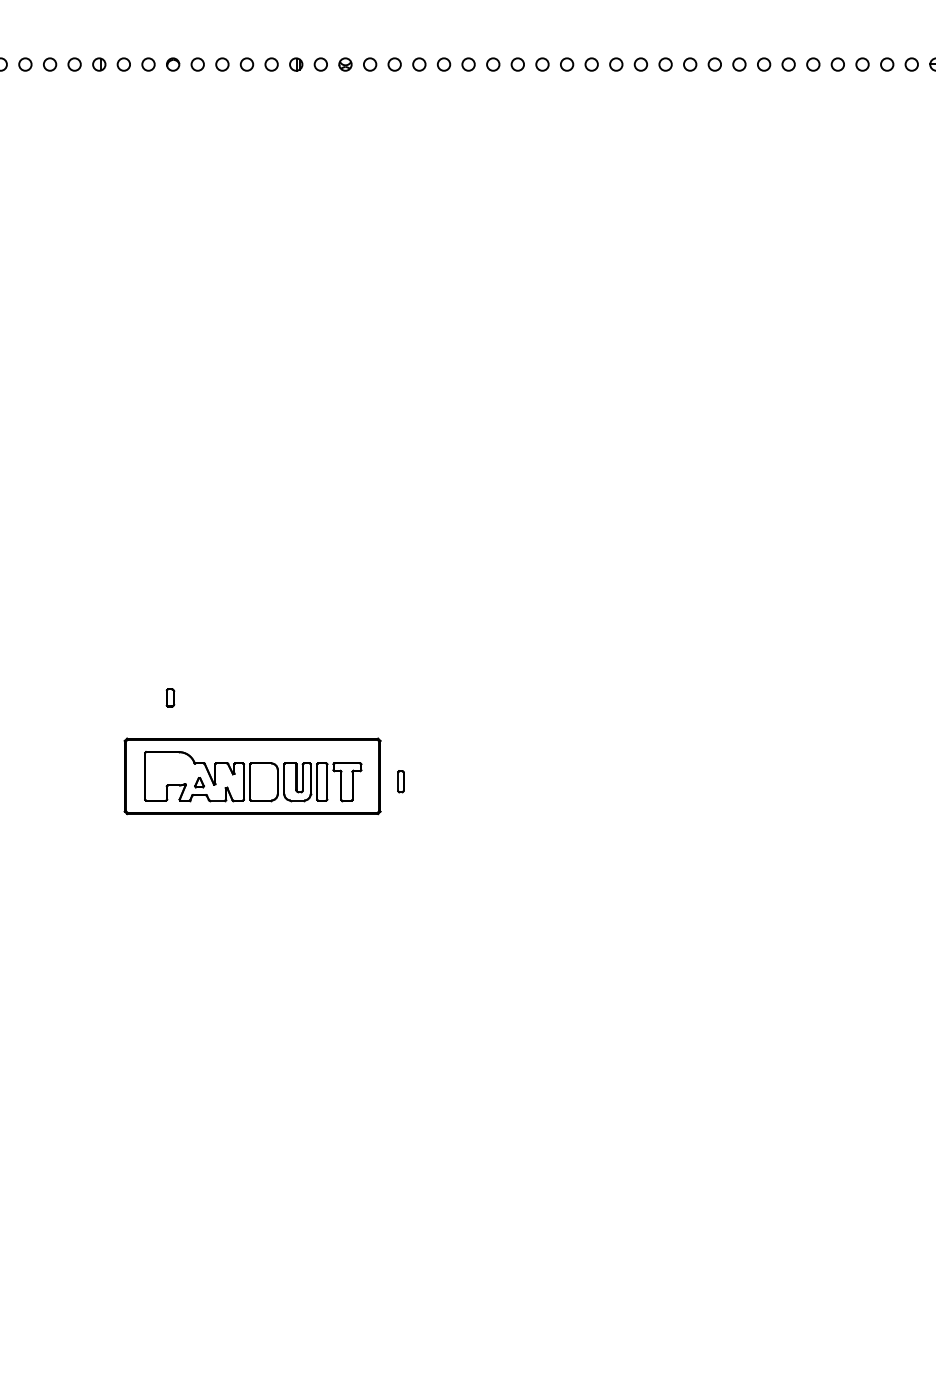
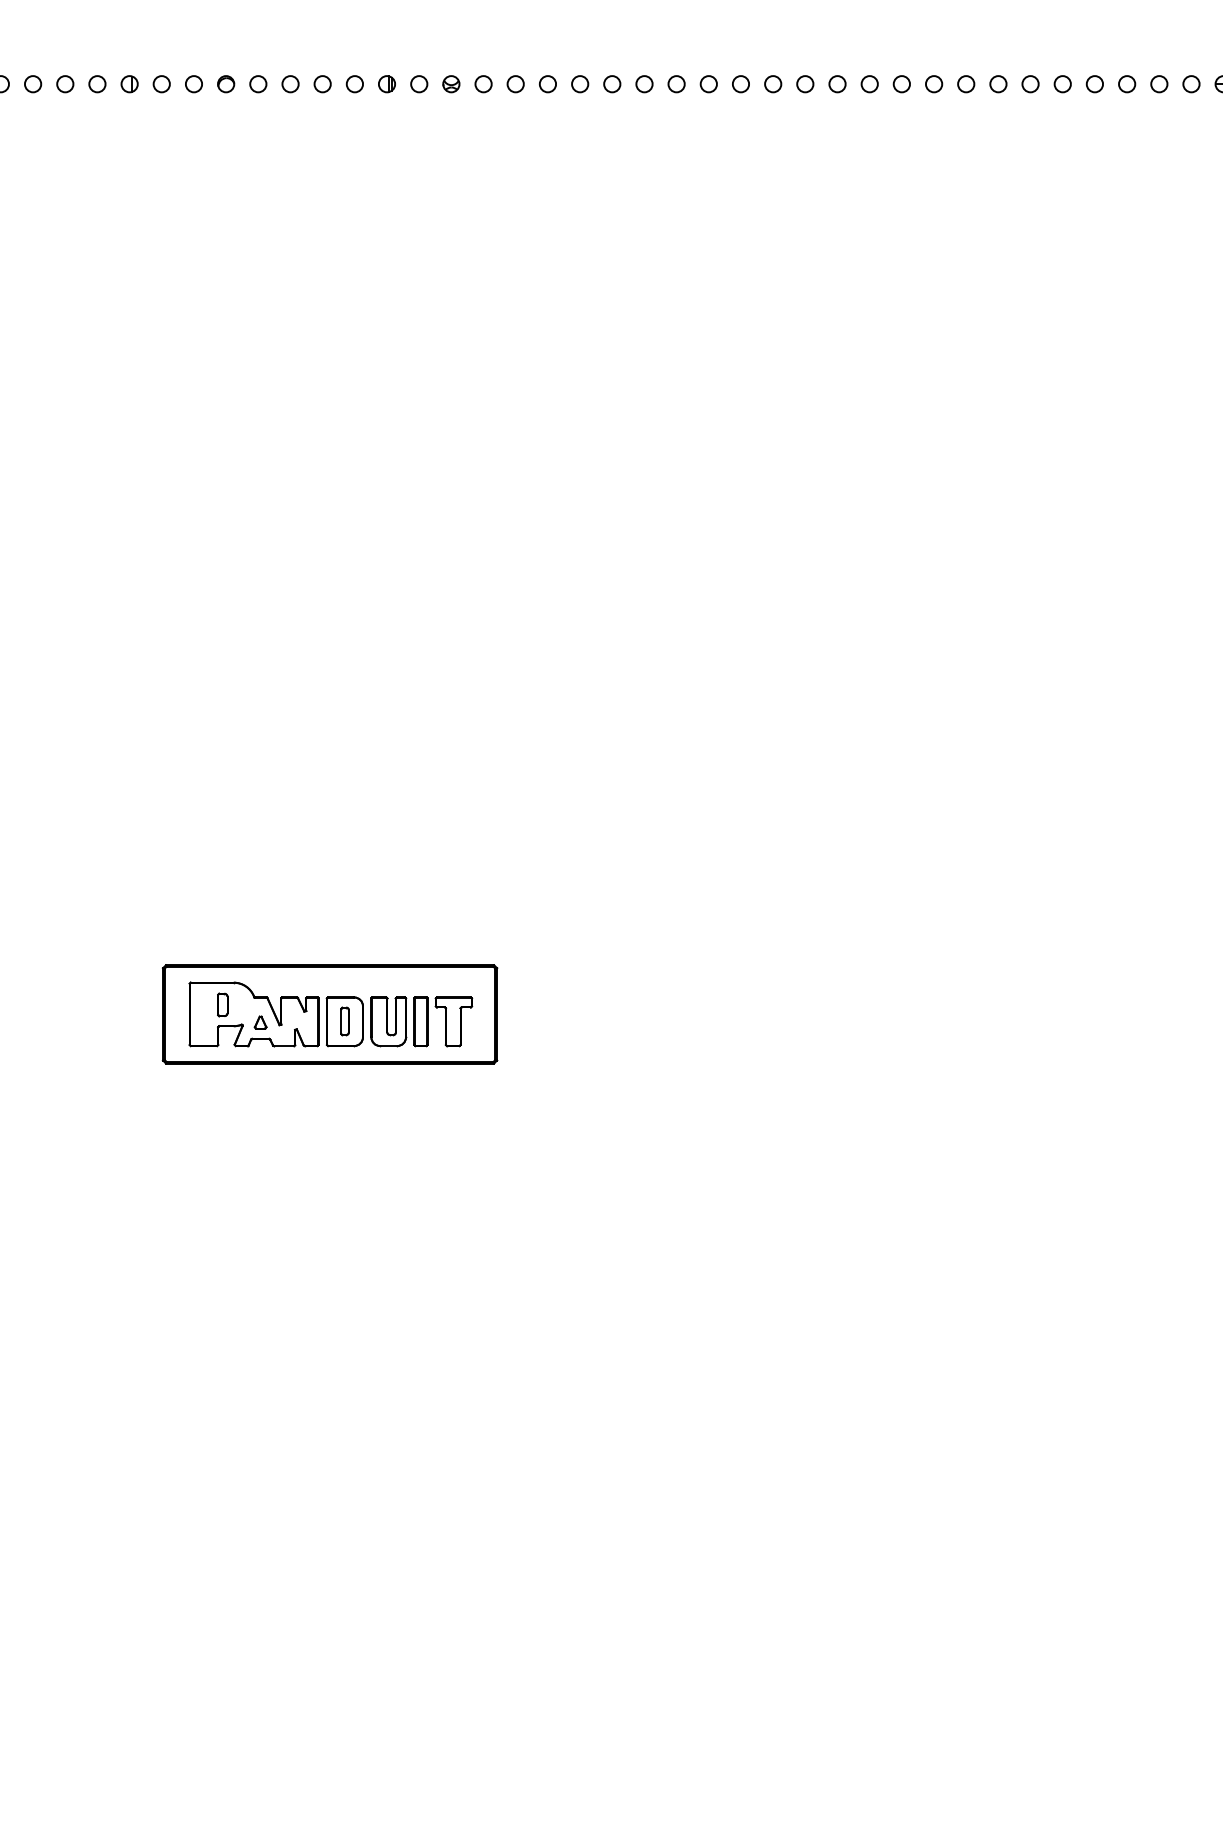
part: (170, 697) -> (222, 1004), moved
part: (400, 781) -> (344, 1021), moved

